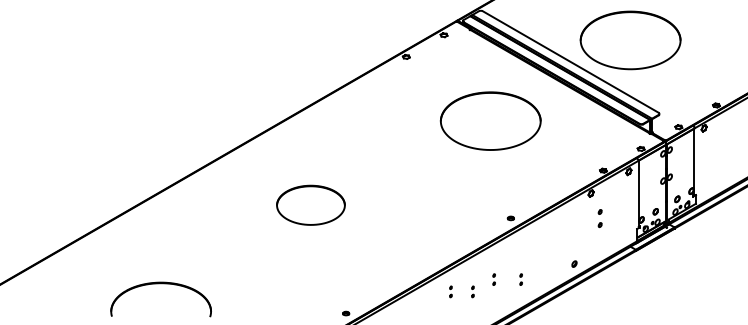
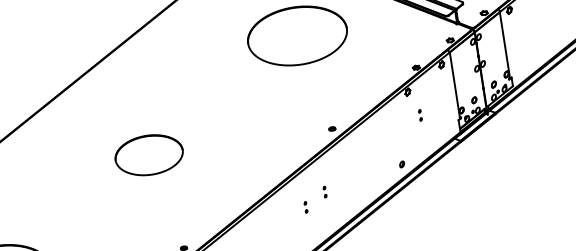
part: (310, 204) -> (148, 154), moved
part: (599, 218) -> (419, 115), size x0.62
part: (520, 279) -> (351, 187), removed
part: (450, 291) -> (283, 210), removed

